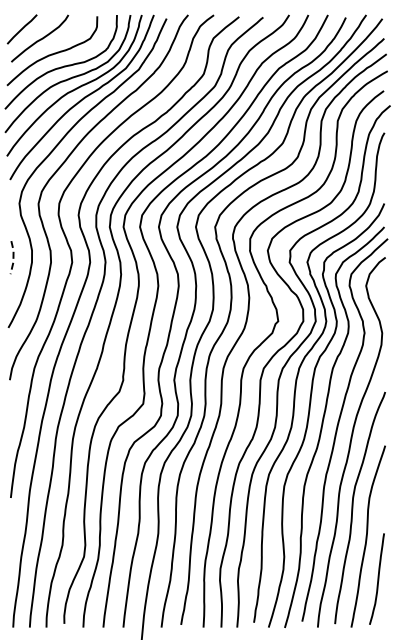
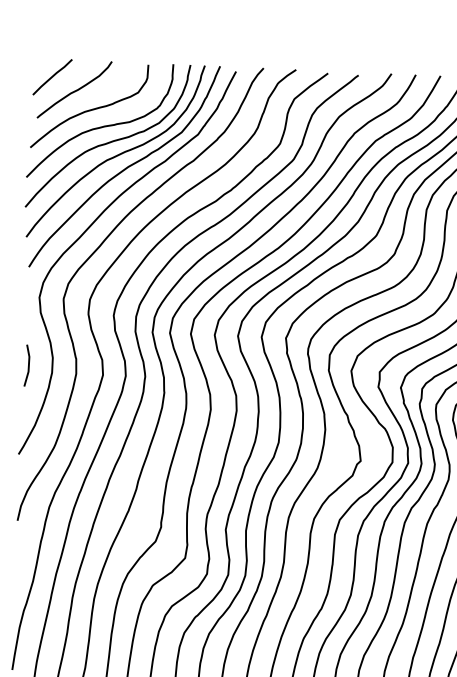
line: (13, 258) -> (28, 366), dashed -> solid

